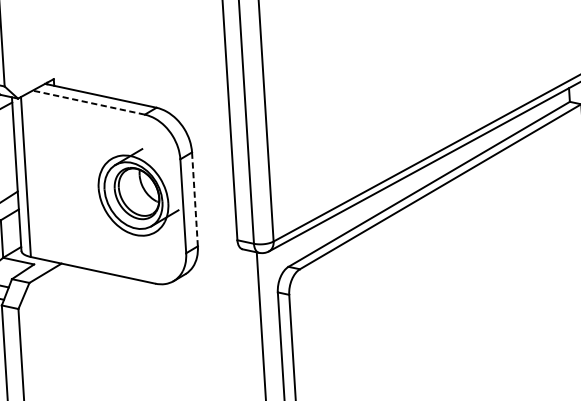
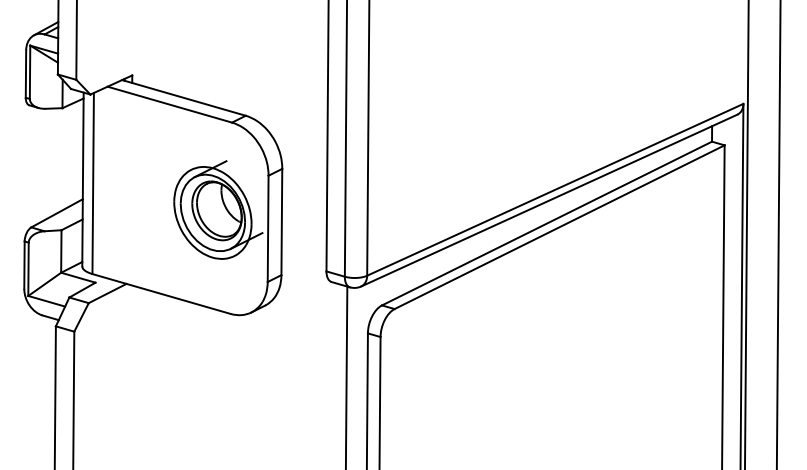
line: (88, 102) -> (169, 104), dashed -> solid
line: (194, 198) -> (281, 221), dashed -> solid

